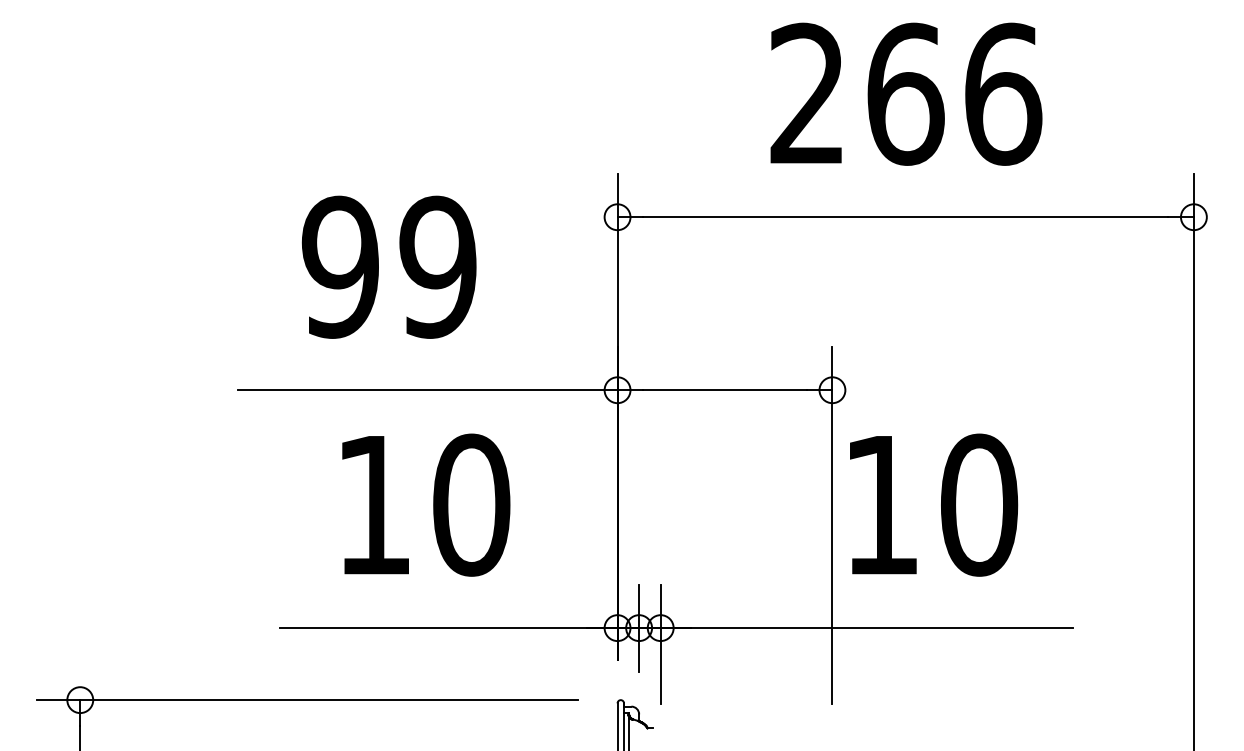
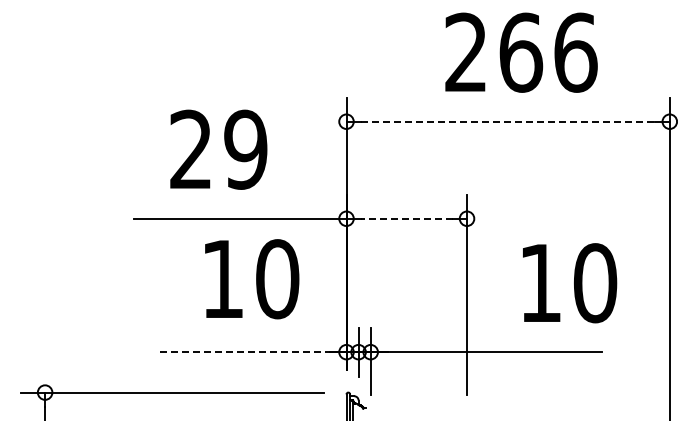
text: (906, 93) -> (521, 52), moved
line: (906, 216) -> (508, 121), solid -> dashed
text: (339, 266) -> (190, 149), 99 -> 29
line: (724, 389) -> (406, 218), solid -> dashed
text: (426, 505) -> (252, 279), moved
text: (934, 505) -> (570, 283), moved
line: (435, 628) -> (244, 352), solid -> dashed

